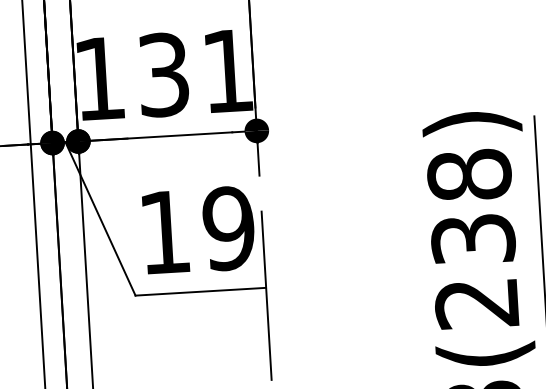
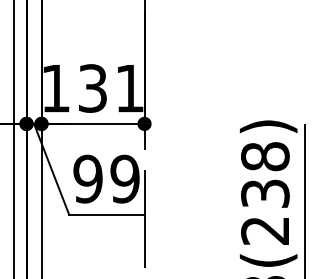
text: (163, 231) -> (87, 178), 19 -> 99

